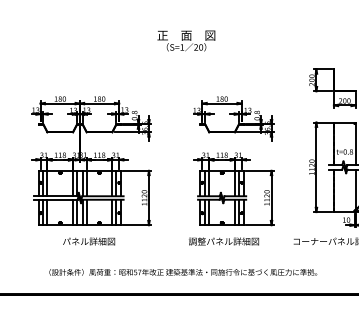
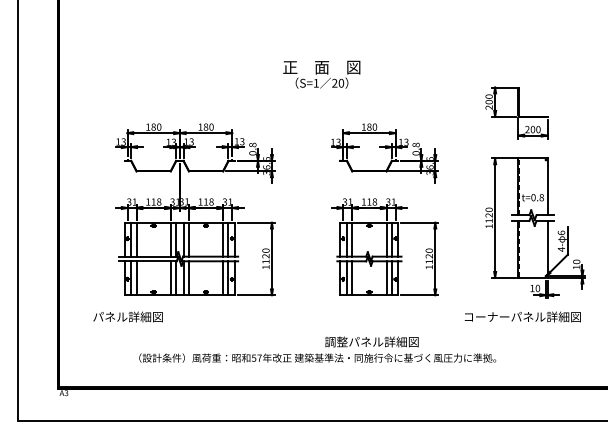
text: (186, 40) -> (321, 74), moved
text: (88, 241) -> (127, 316), moved
text: (223, 241) -> (371, 341), moved

